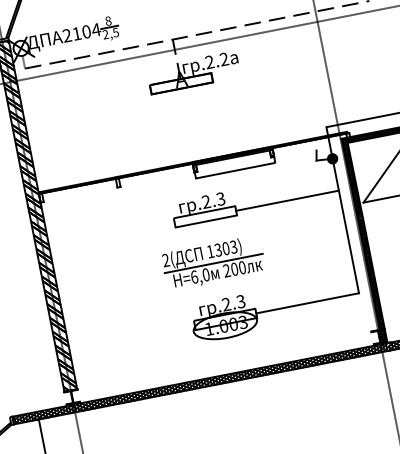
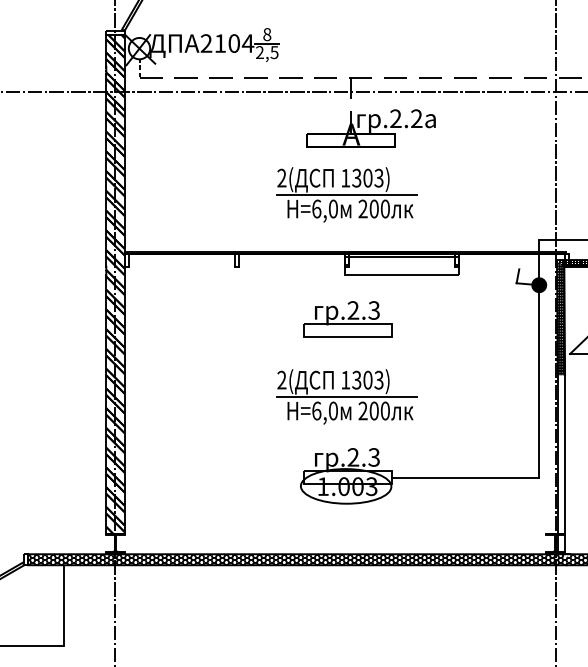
part: (185, 121) -> (346, 194), added
line: (287, 200) -> (465, 330), removed
hatch: (372, 281) -> (561, 465), removed

